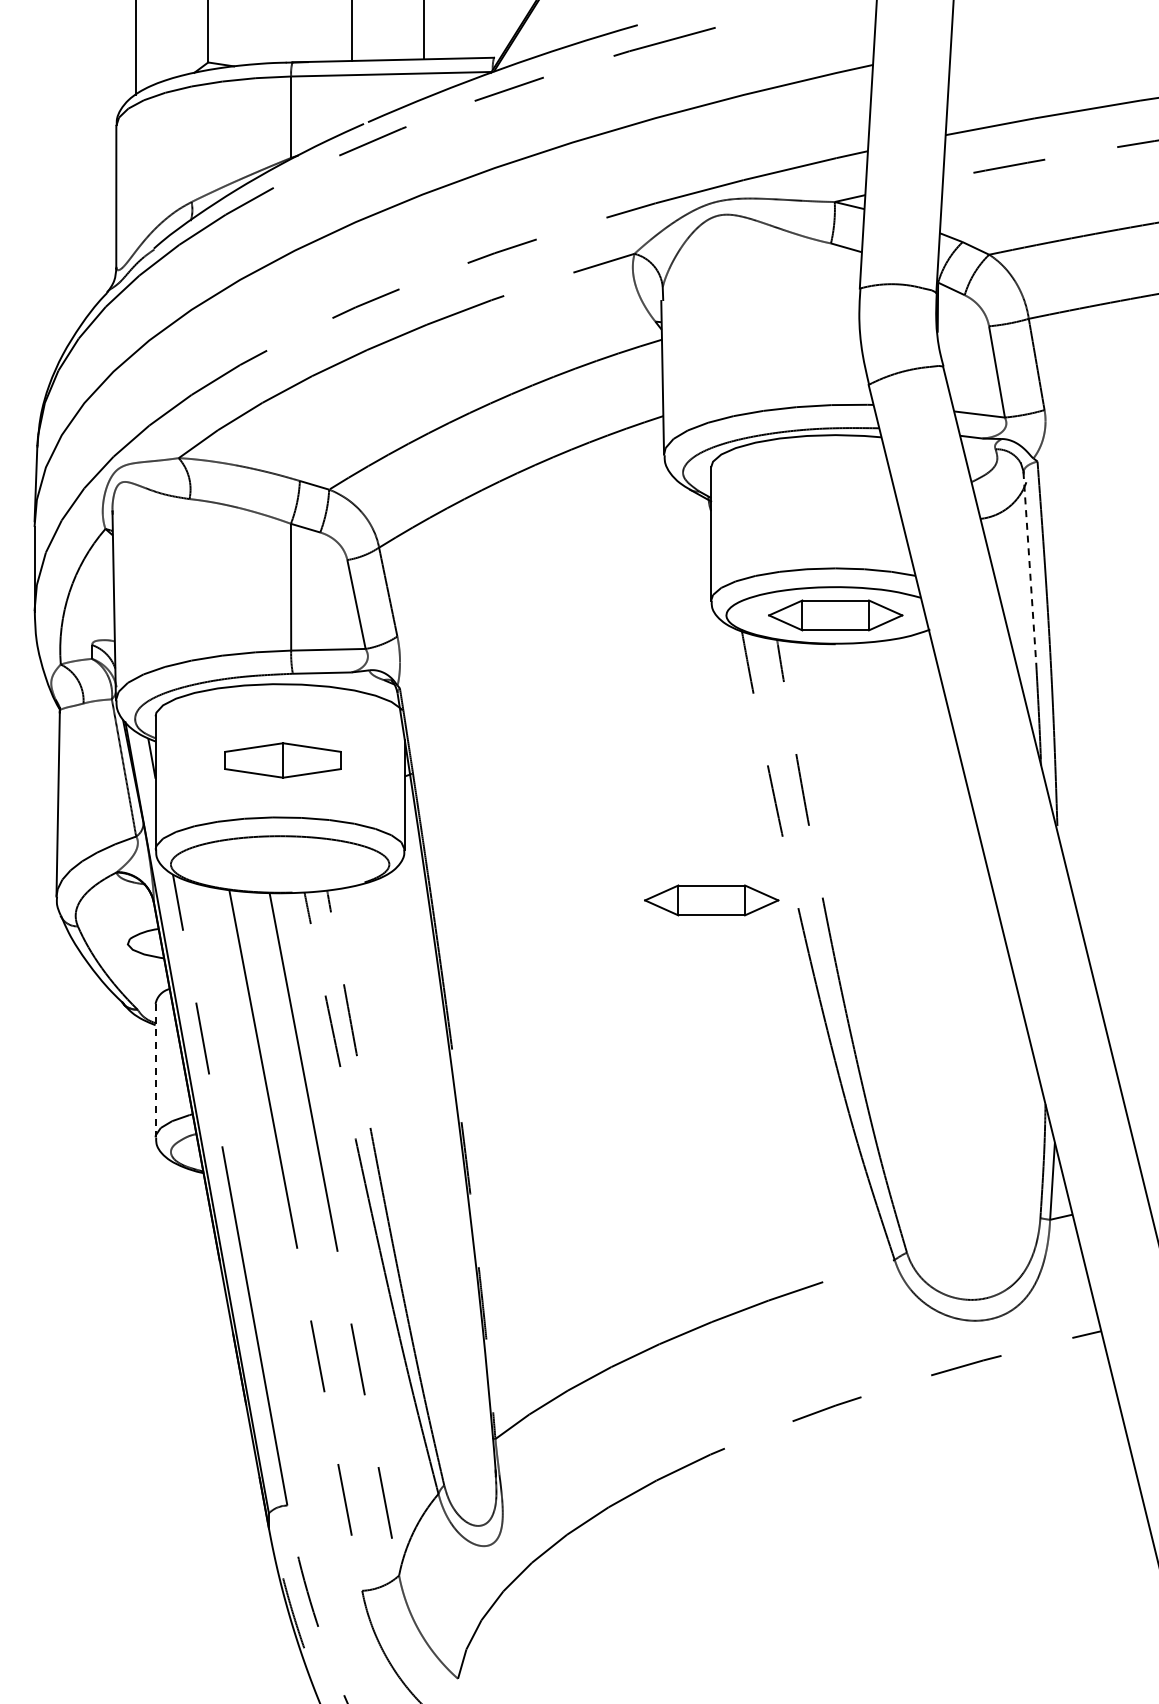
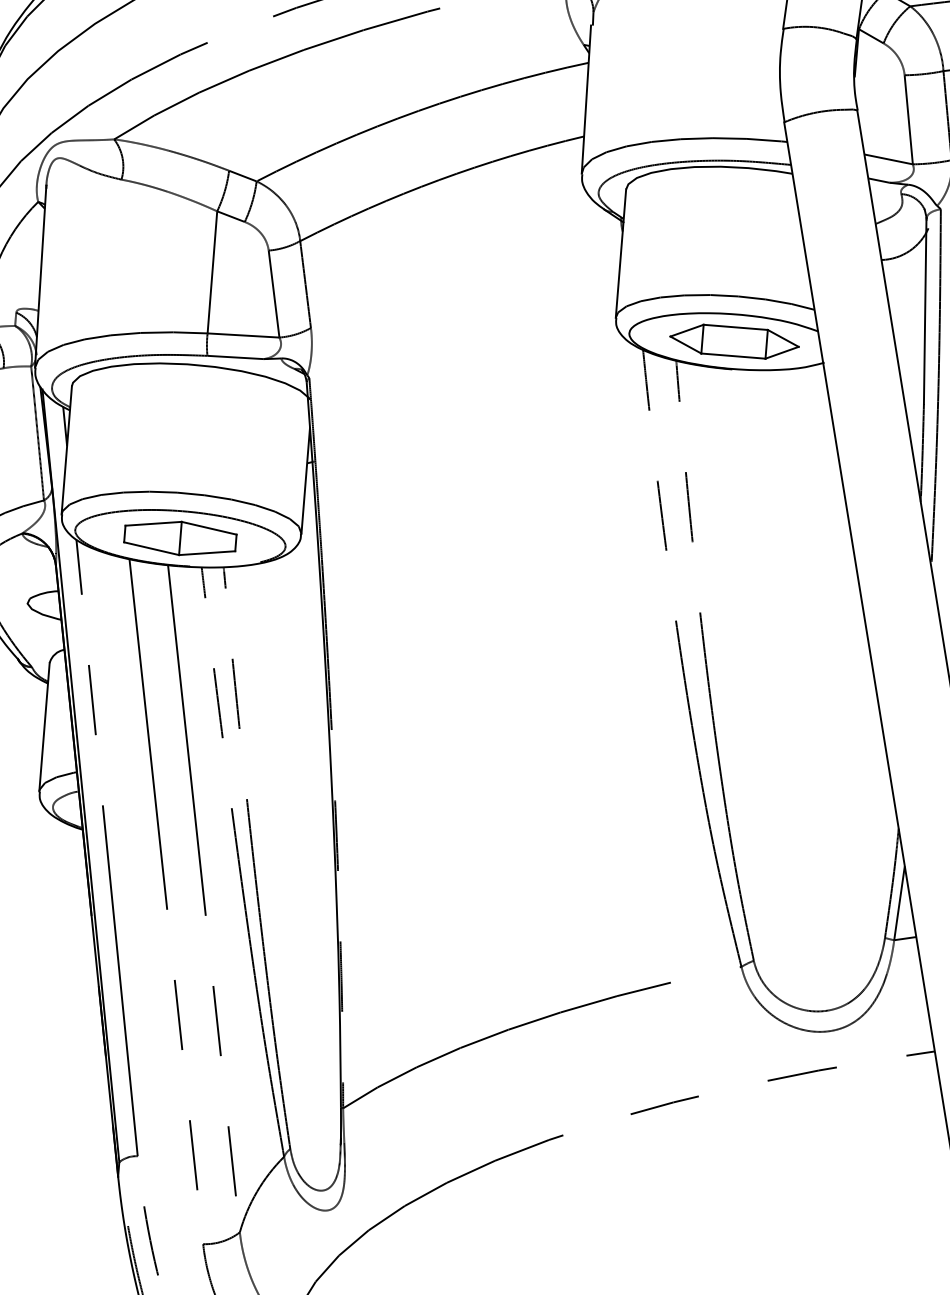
line: (1029, 568) -> (924, 311), dashed -> solid
part: (282, 760) -> (179, 538), moved
part: (711, 900) -> (592, 606), removed
line: (155, 1070) -> (44, 727), dashed -> solid

